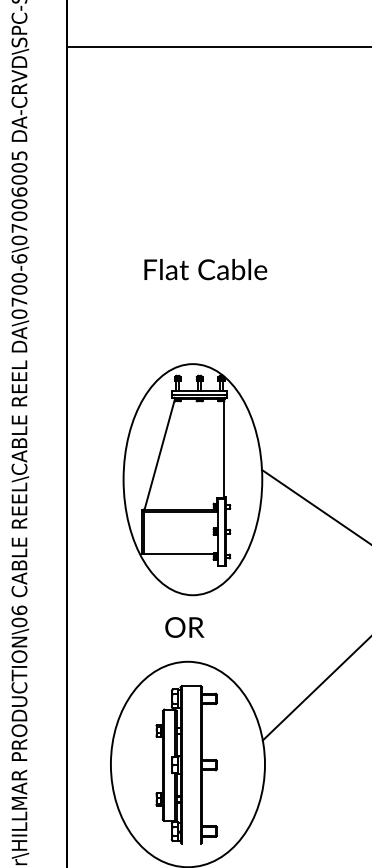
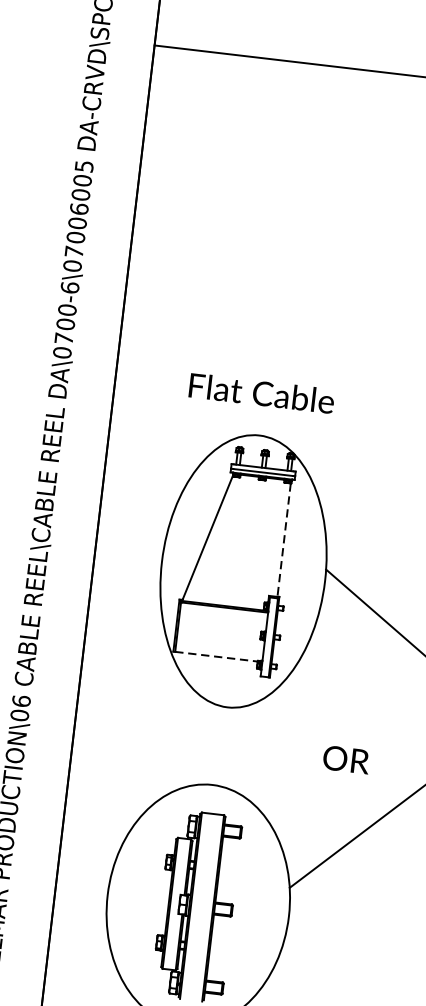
text: (205, 269) -> (261, 393), moved
line: (223, 449) -> (283, 540), solid -> dashed
line: (179, 553) -> (217, 656), solid -> dashed
text: (184, 627) -> (346, 759), moved

